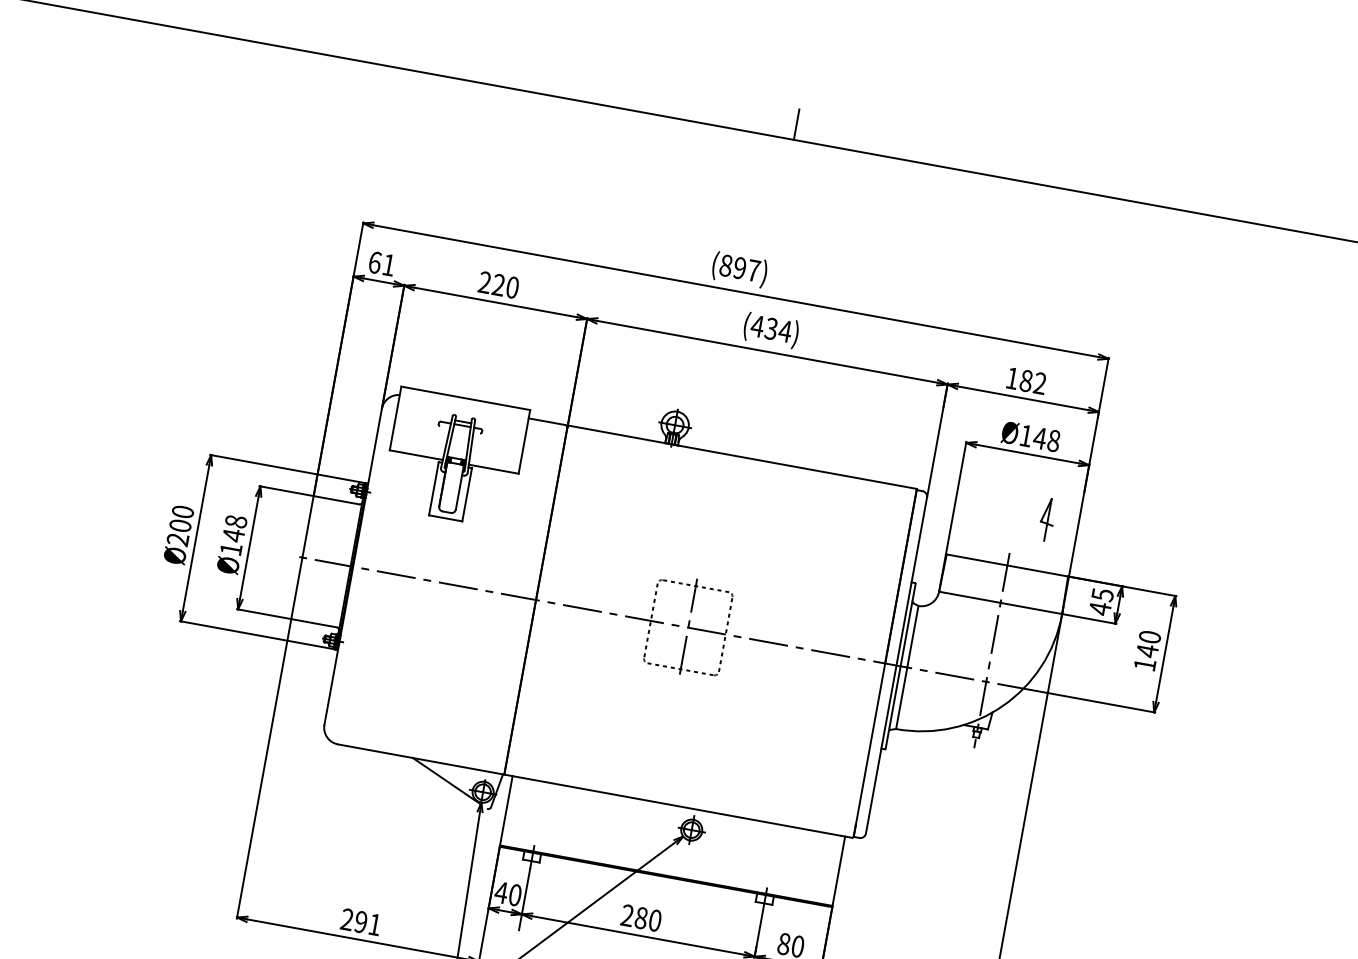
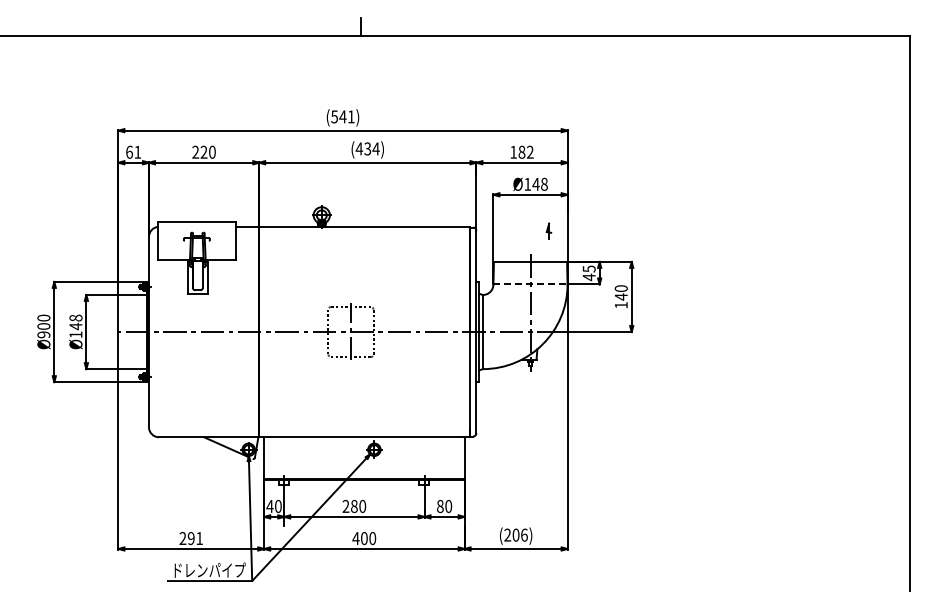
text: (739, 267) -> (342, 116), (897) -> (541)
part: (1046, 518) -> (548, 230), size x0.6
text: (179, 539) -> (44, 334), Ø200 -> Ø900
line: (1002, 603) -> (531, 284), solid -> dashed

